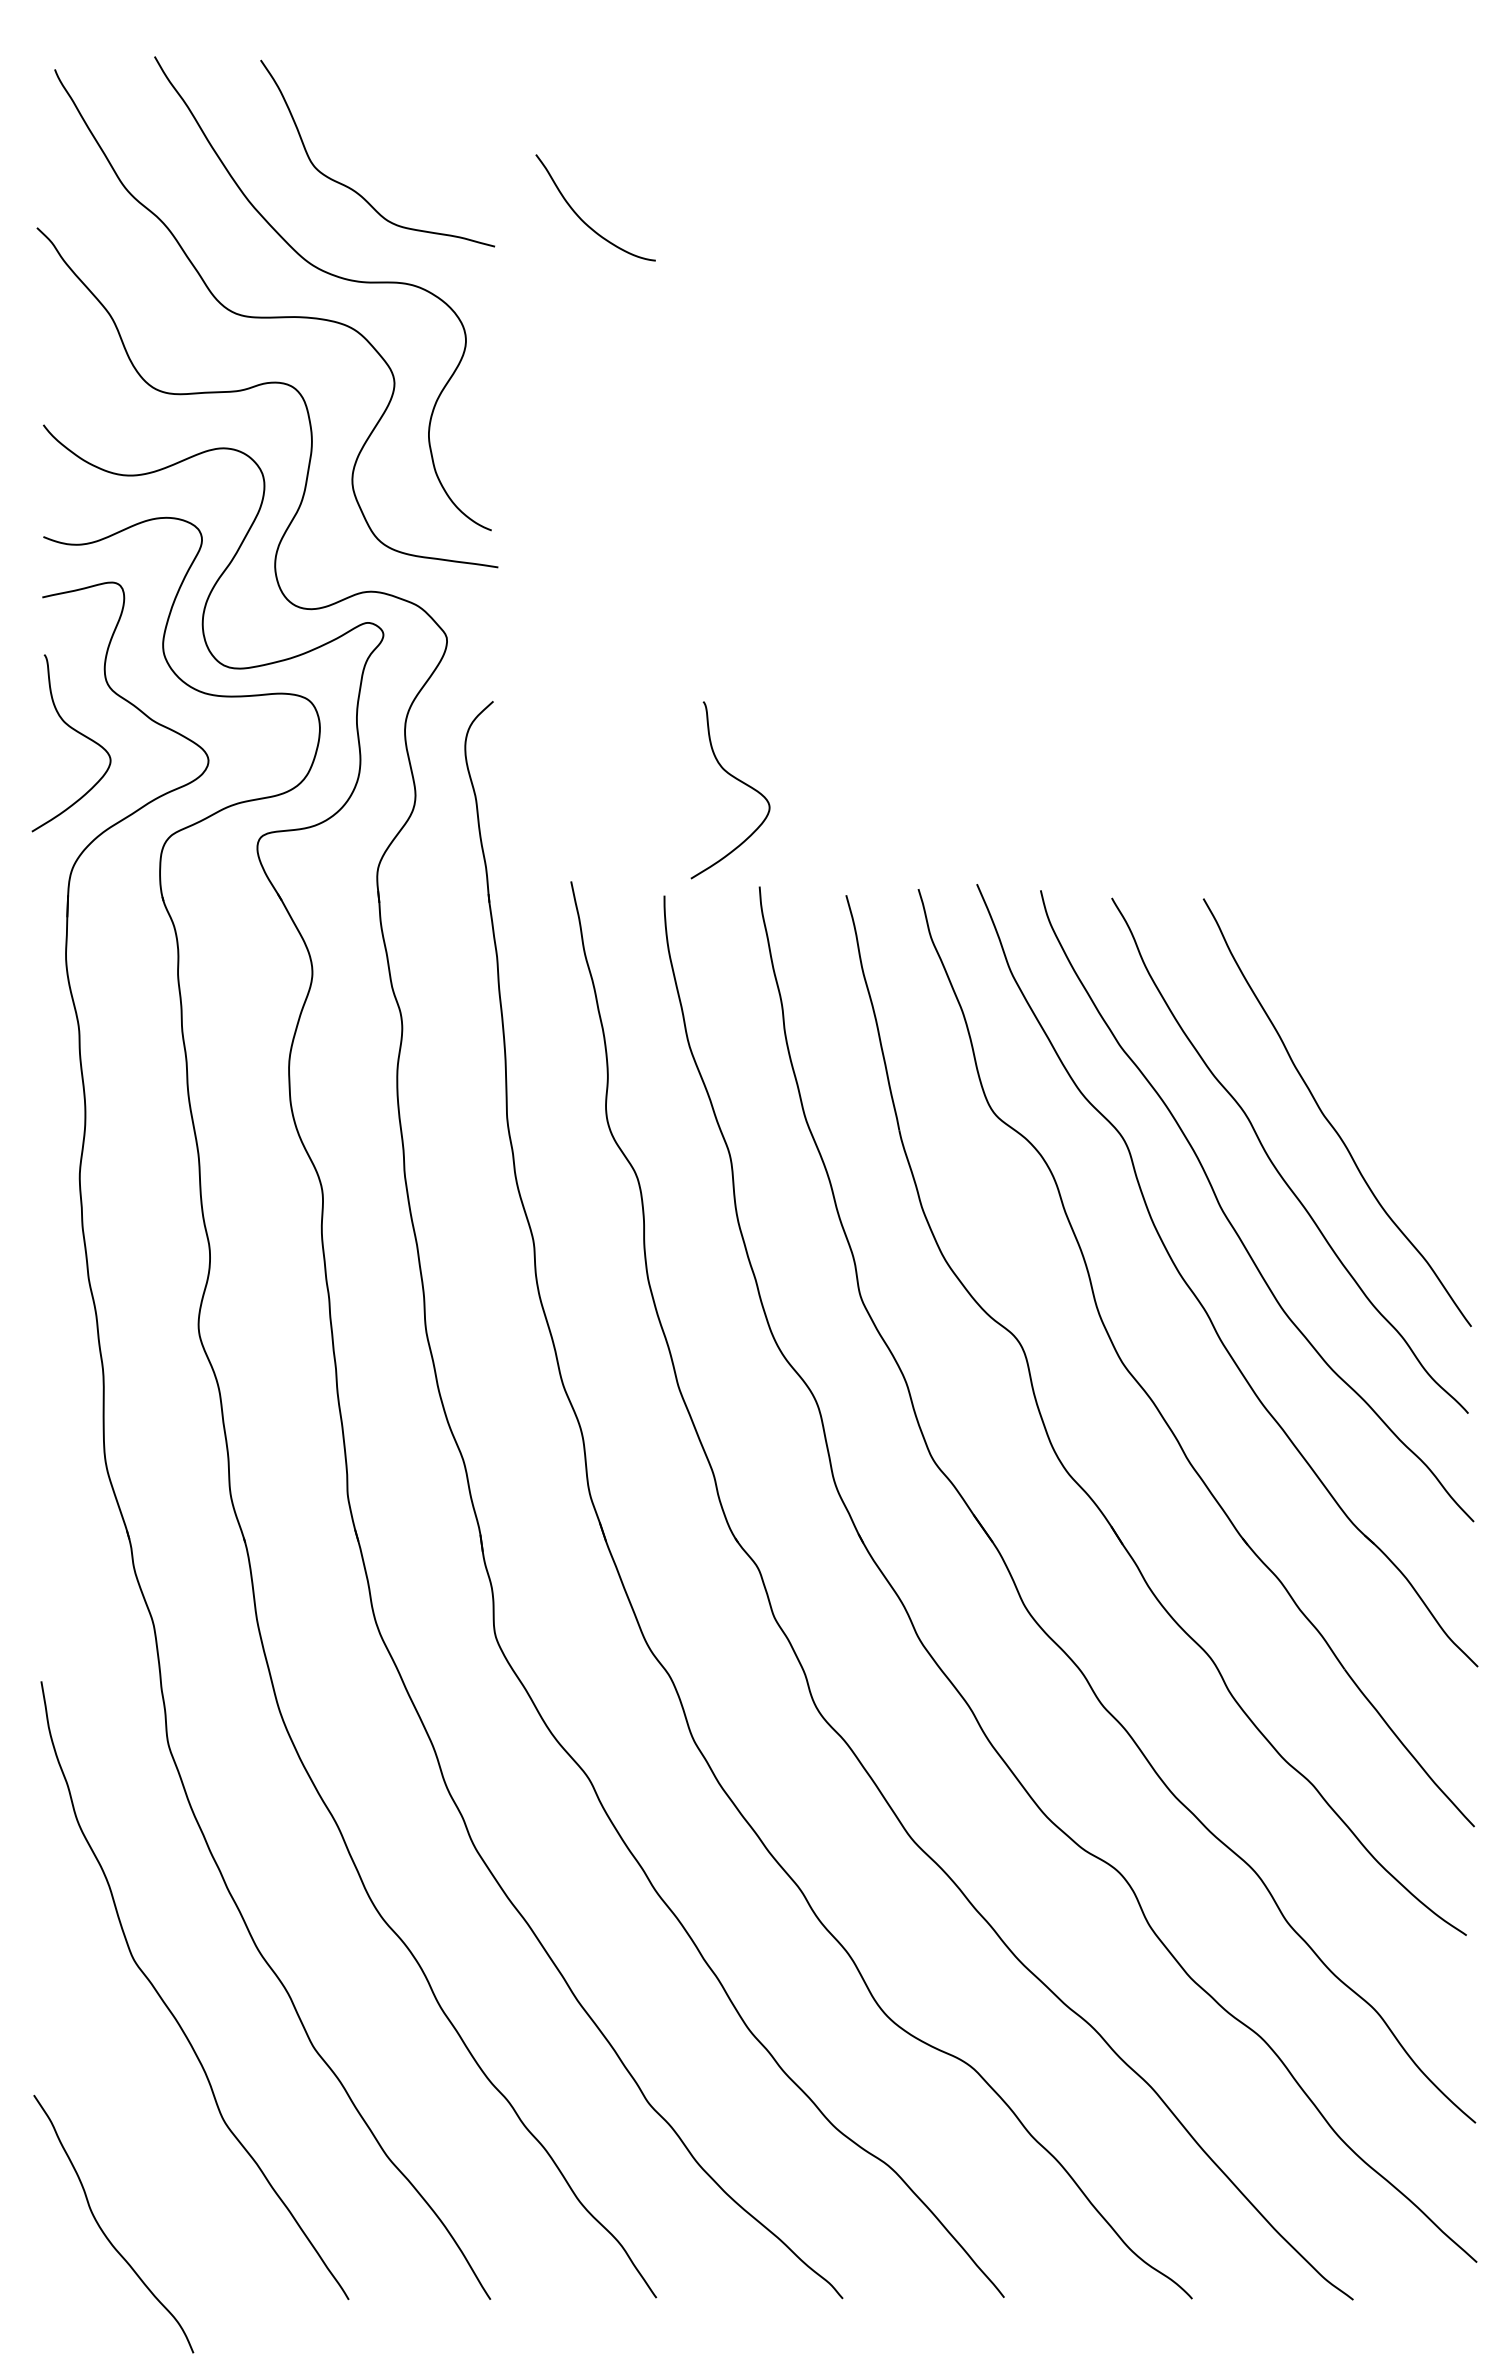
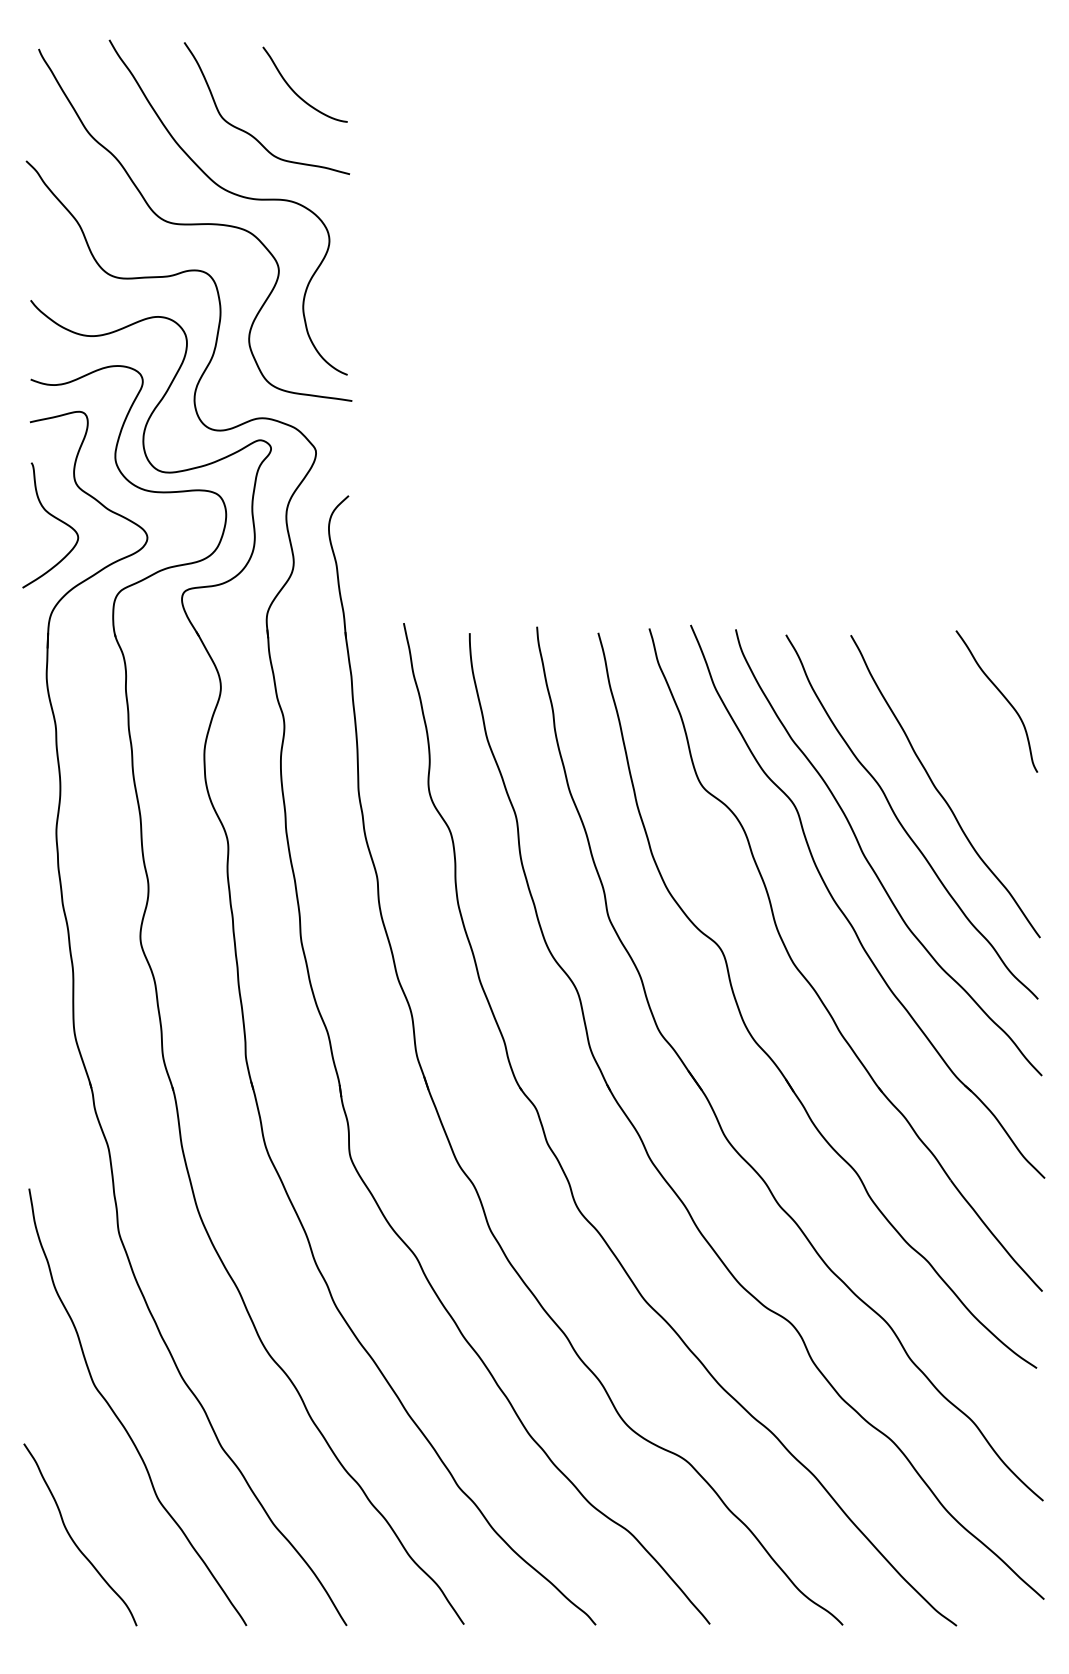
curve: (582, 219) -> (295, 92), moved
curve: (735, 779) -> (520, 551), removed
curve: (1417, 983) -> (1002, 695), added
curve: (103, 2230) -> (73, 1539), moved

